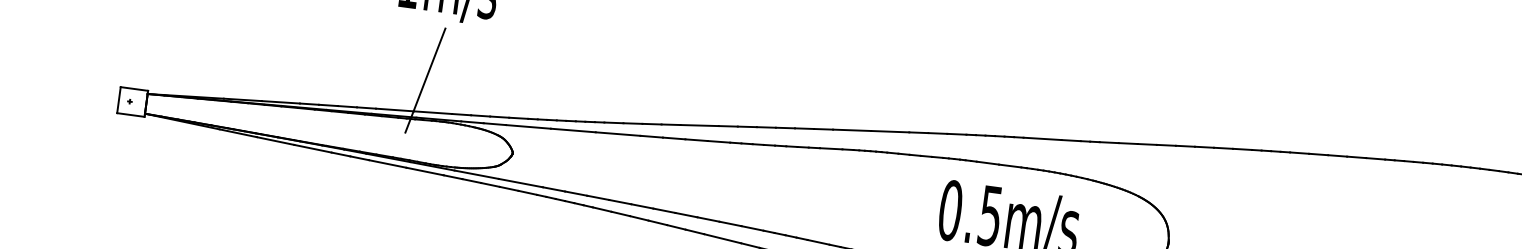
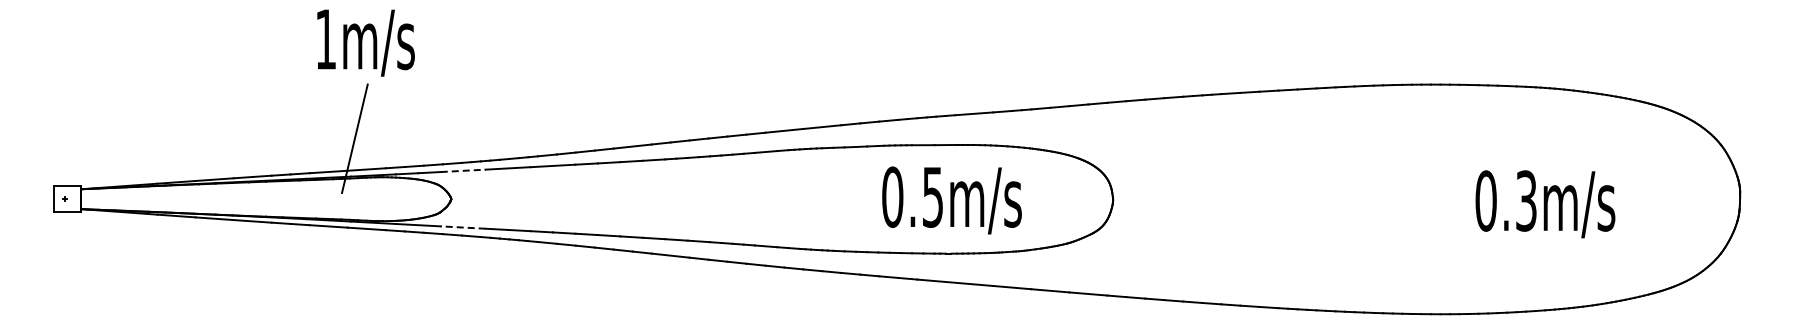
line: (528, 126) -> (463, 170), solid -> dashed
line: (520, 182) -> (462, 227), solid -> dashed

